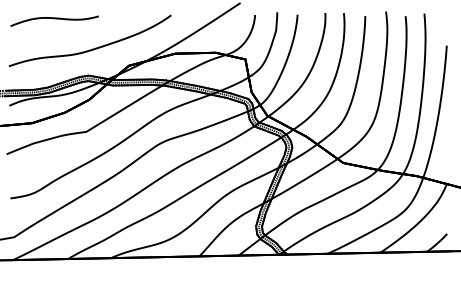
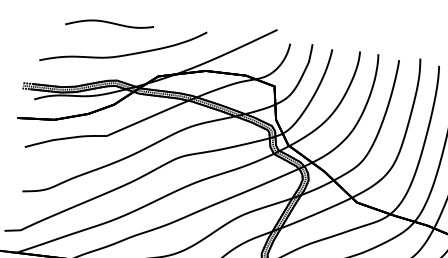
part: (54, 20) -> (109, 24), moved

